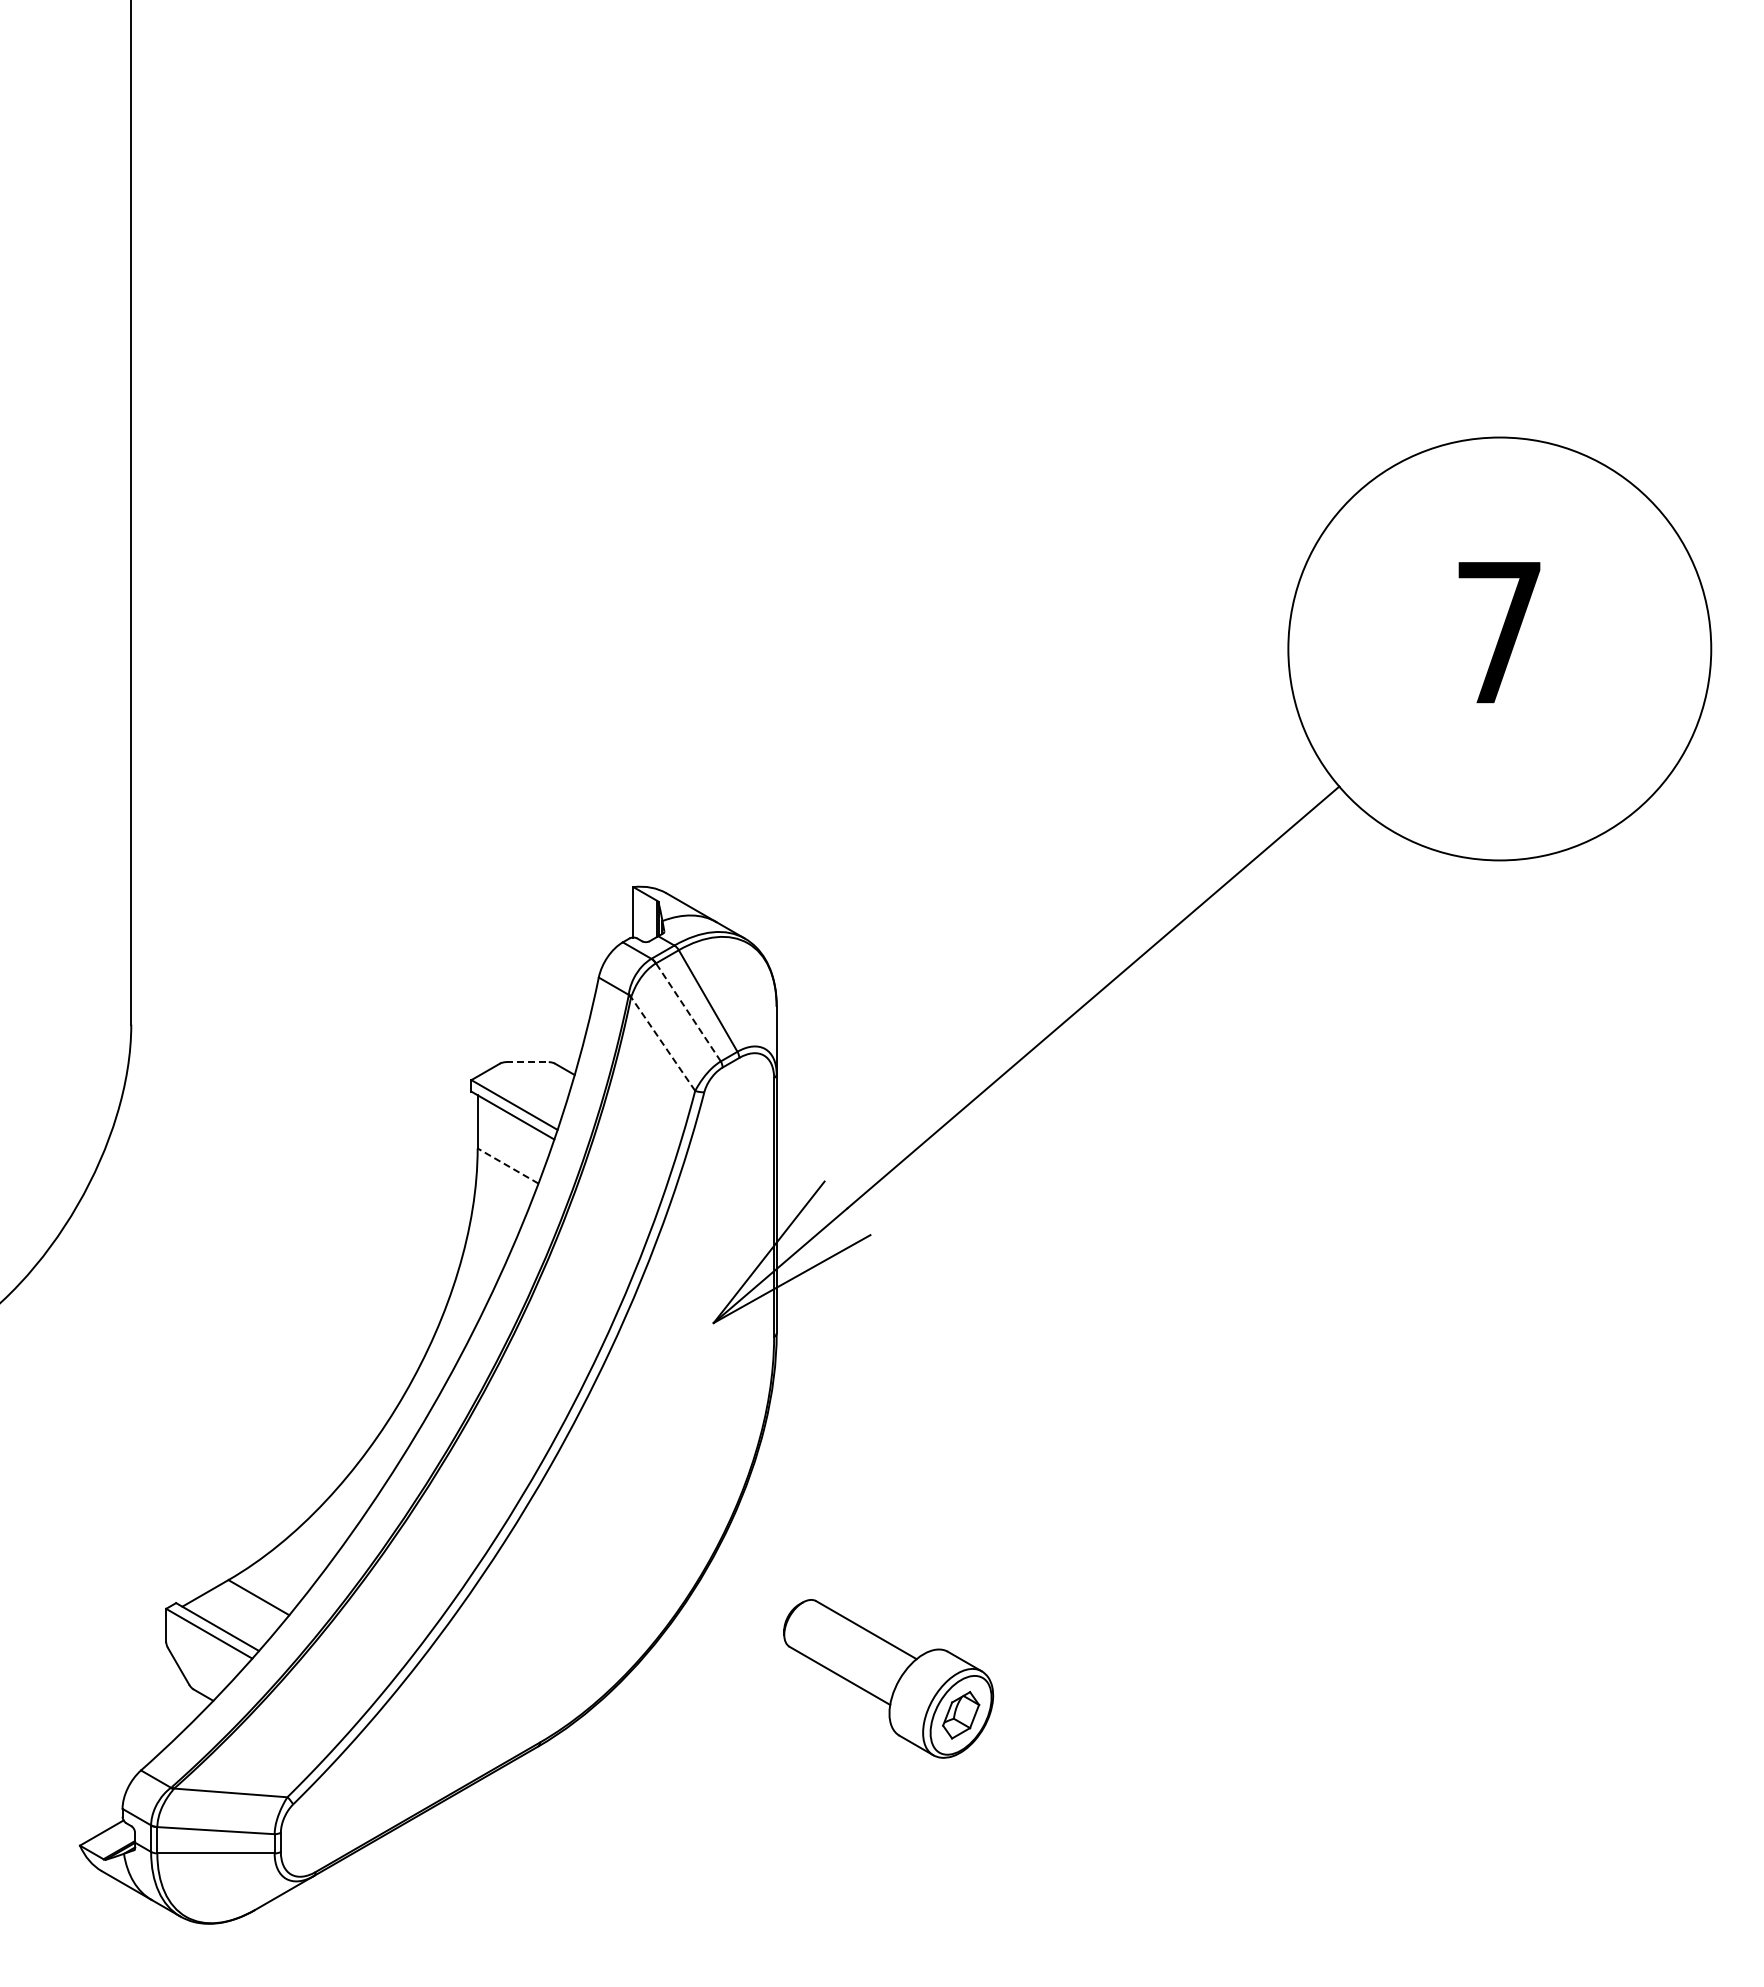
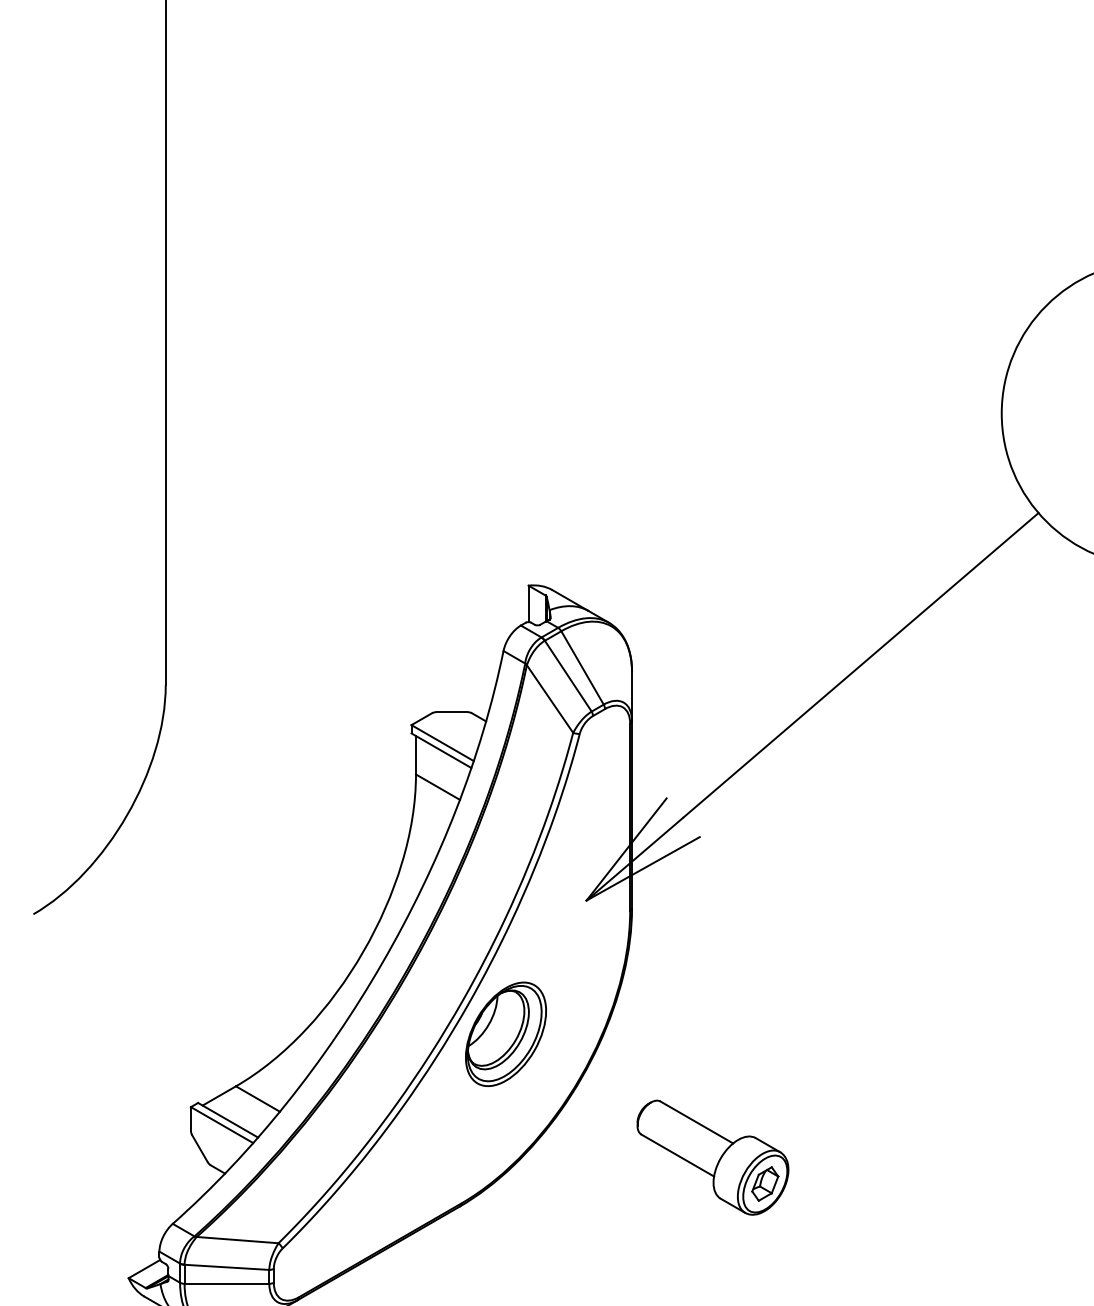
line: (688, 1012) -> (568, 676), dashed -> solid
line: (663, 1044) -> (550, 699), dashed -> solid
line: (528, 1062) -> (452, 712), dashed -> solid
line: (507, 1165) -> (437, 786), dashed -> solid
part: (601, 1507) -> (505, 1033), added

